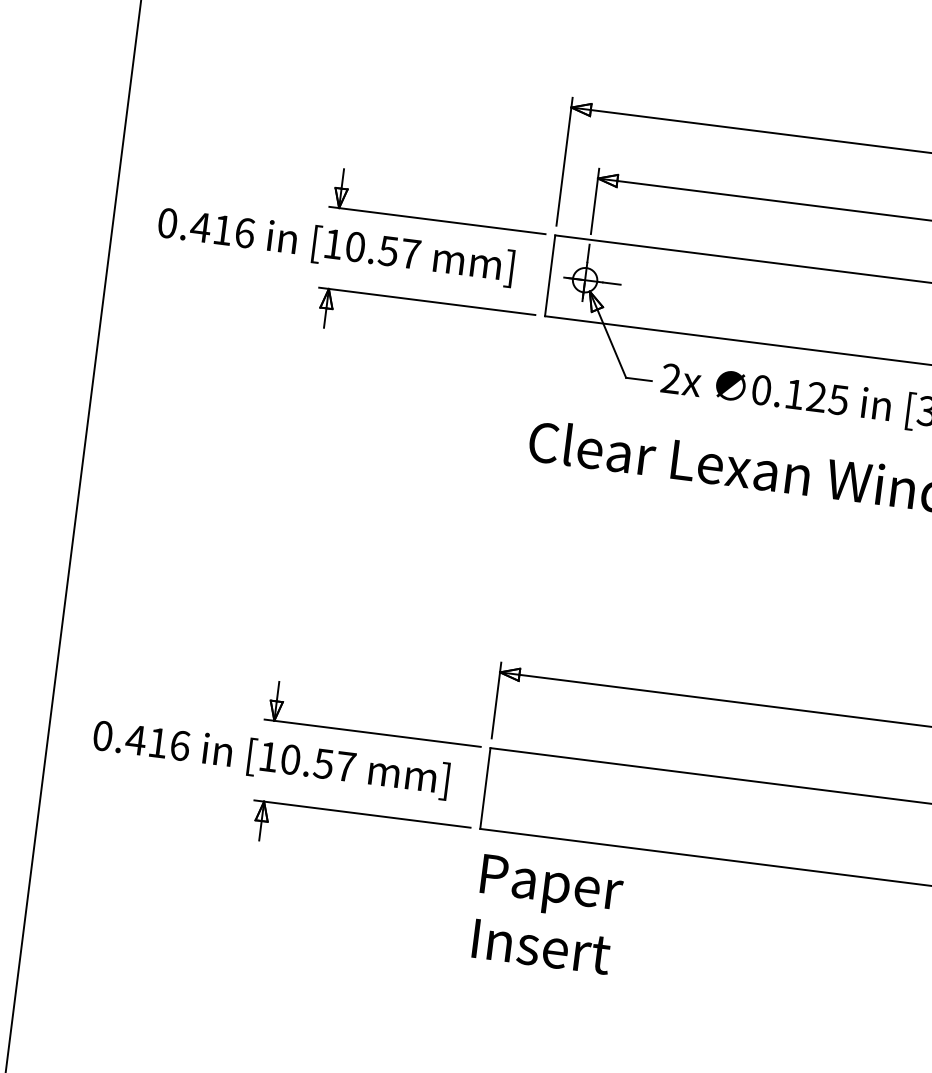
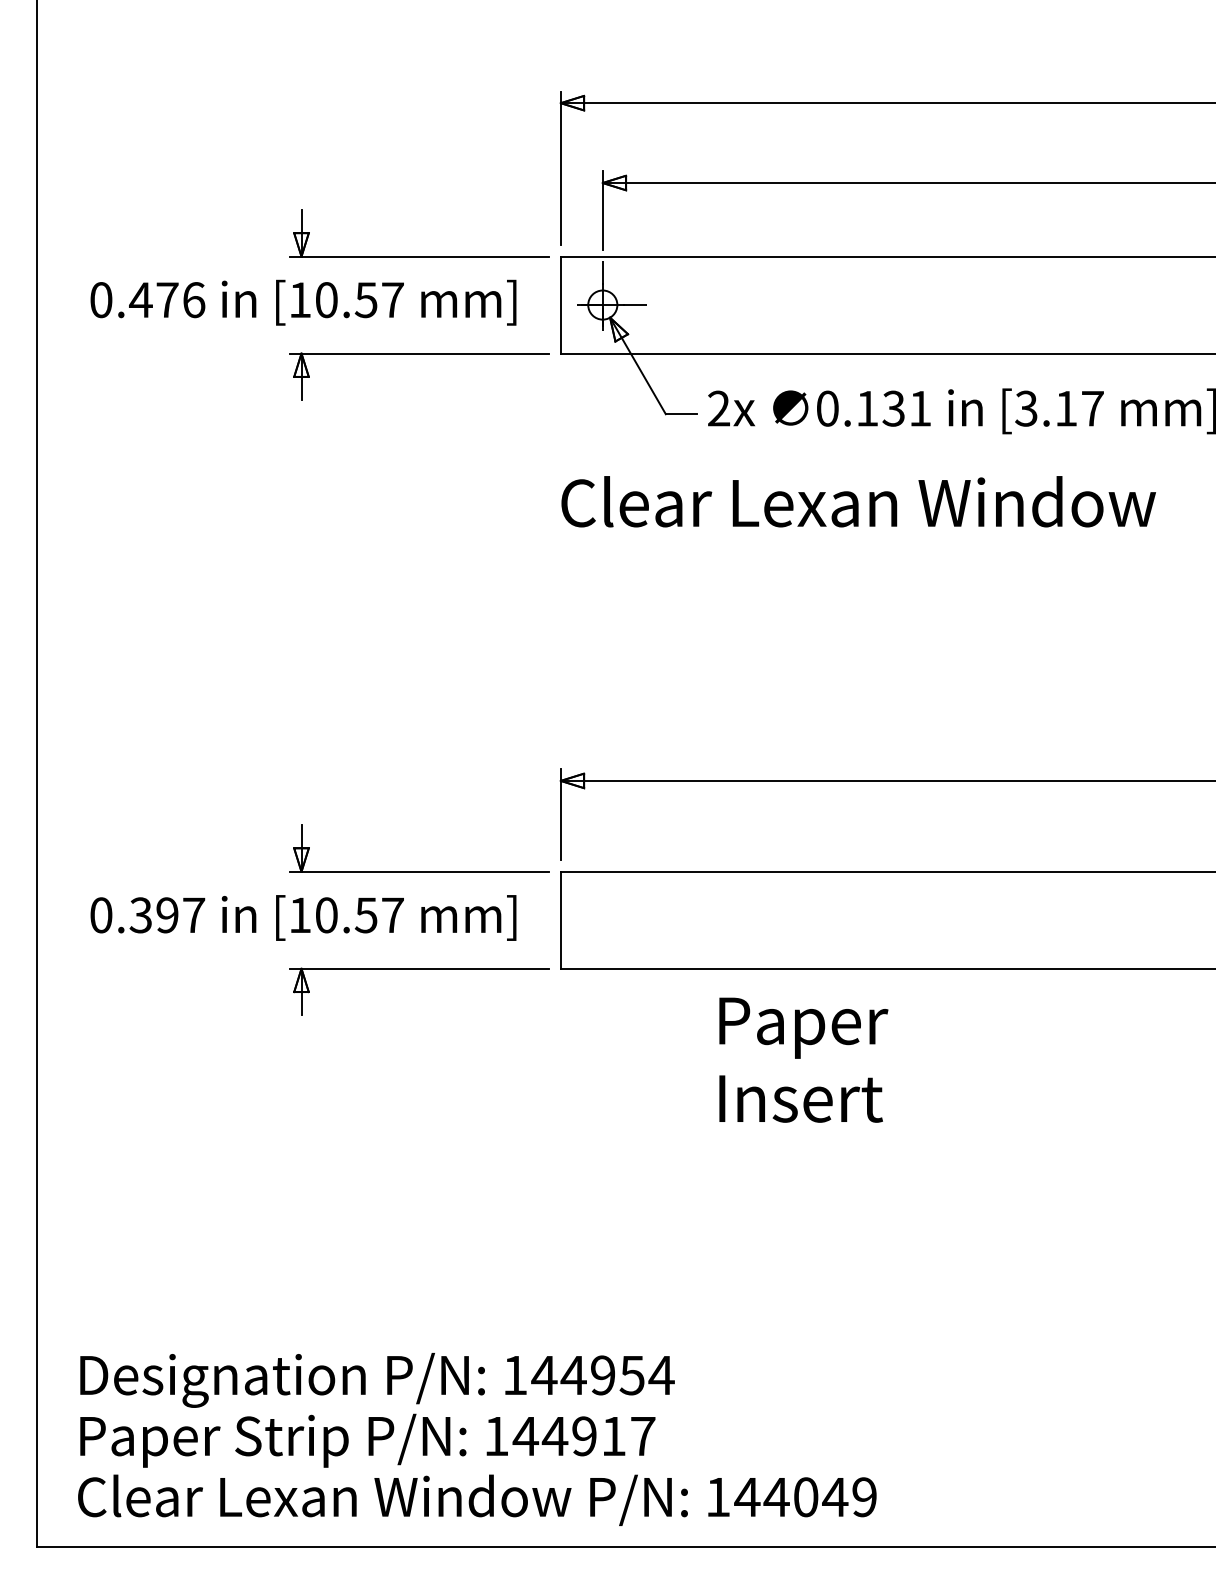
text: (222, 229) -> (167, 299), 0.416 -> 0.476
text: (827, 398) -> (906, 408), 0.125 -> 0.131
text: (158, 743) -> (167, 915), 0.416 -> 0.397
text: (547, 914) -> (803, 1059), moved

